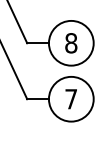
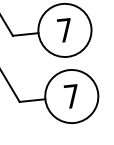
text: (71, 43) -> (65, 30), 8 -> 7

